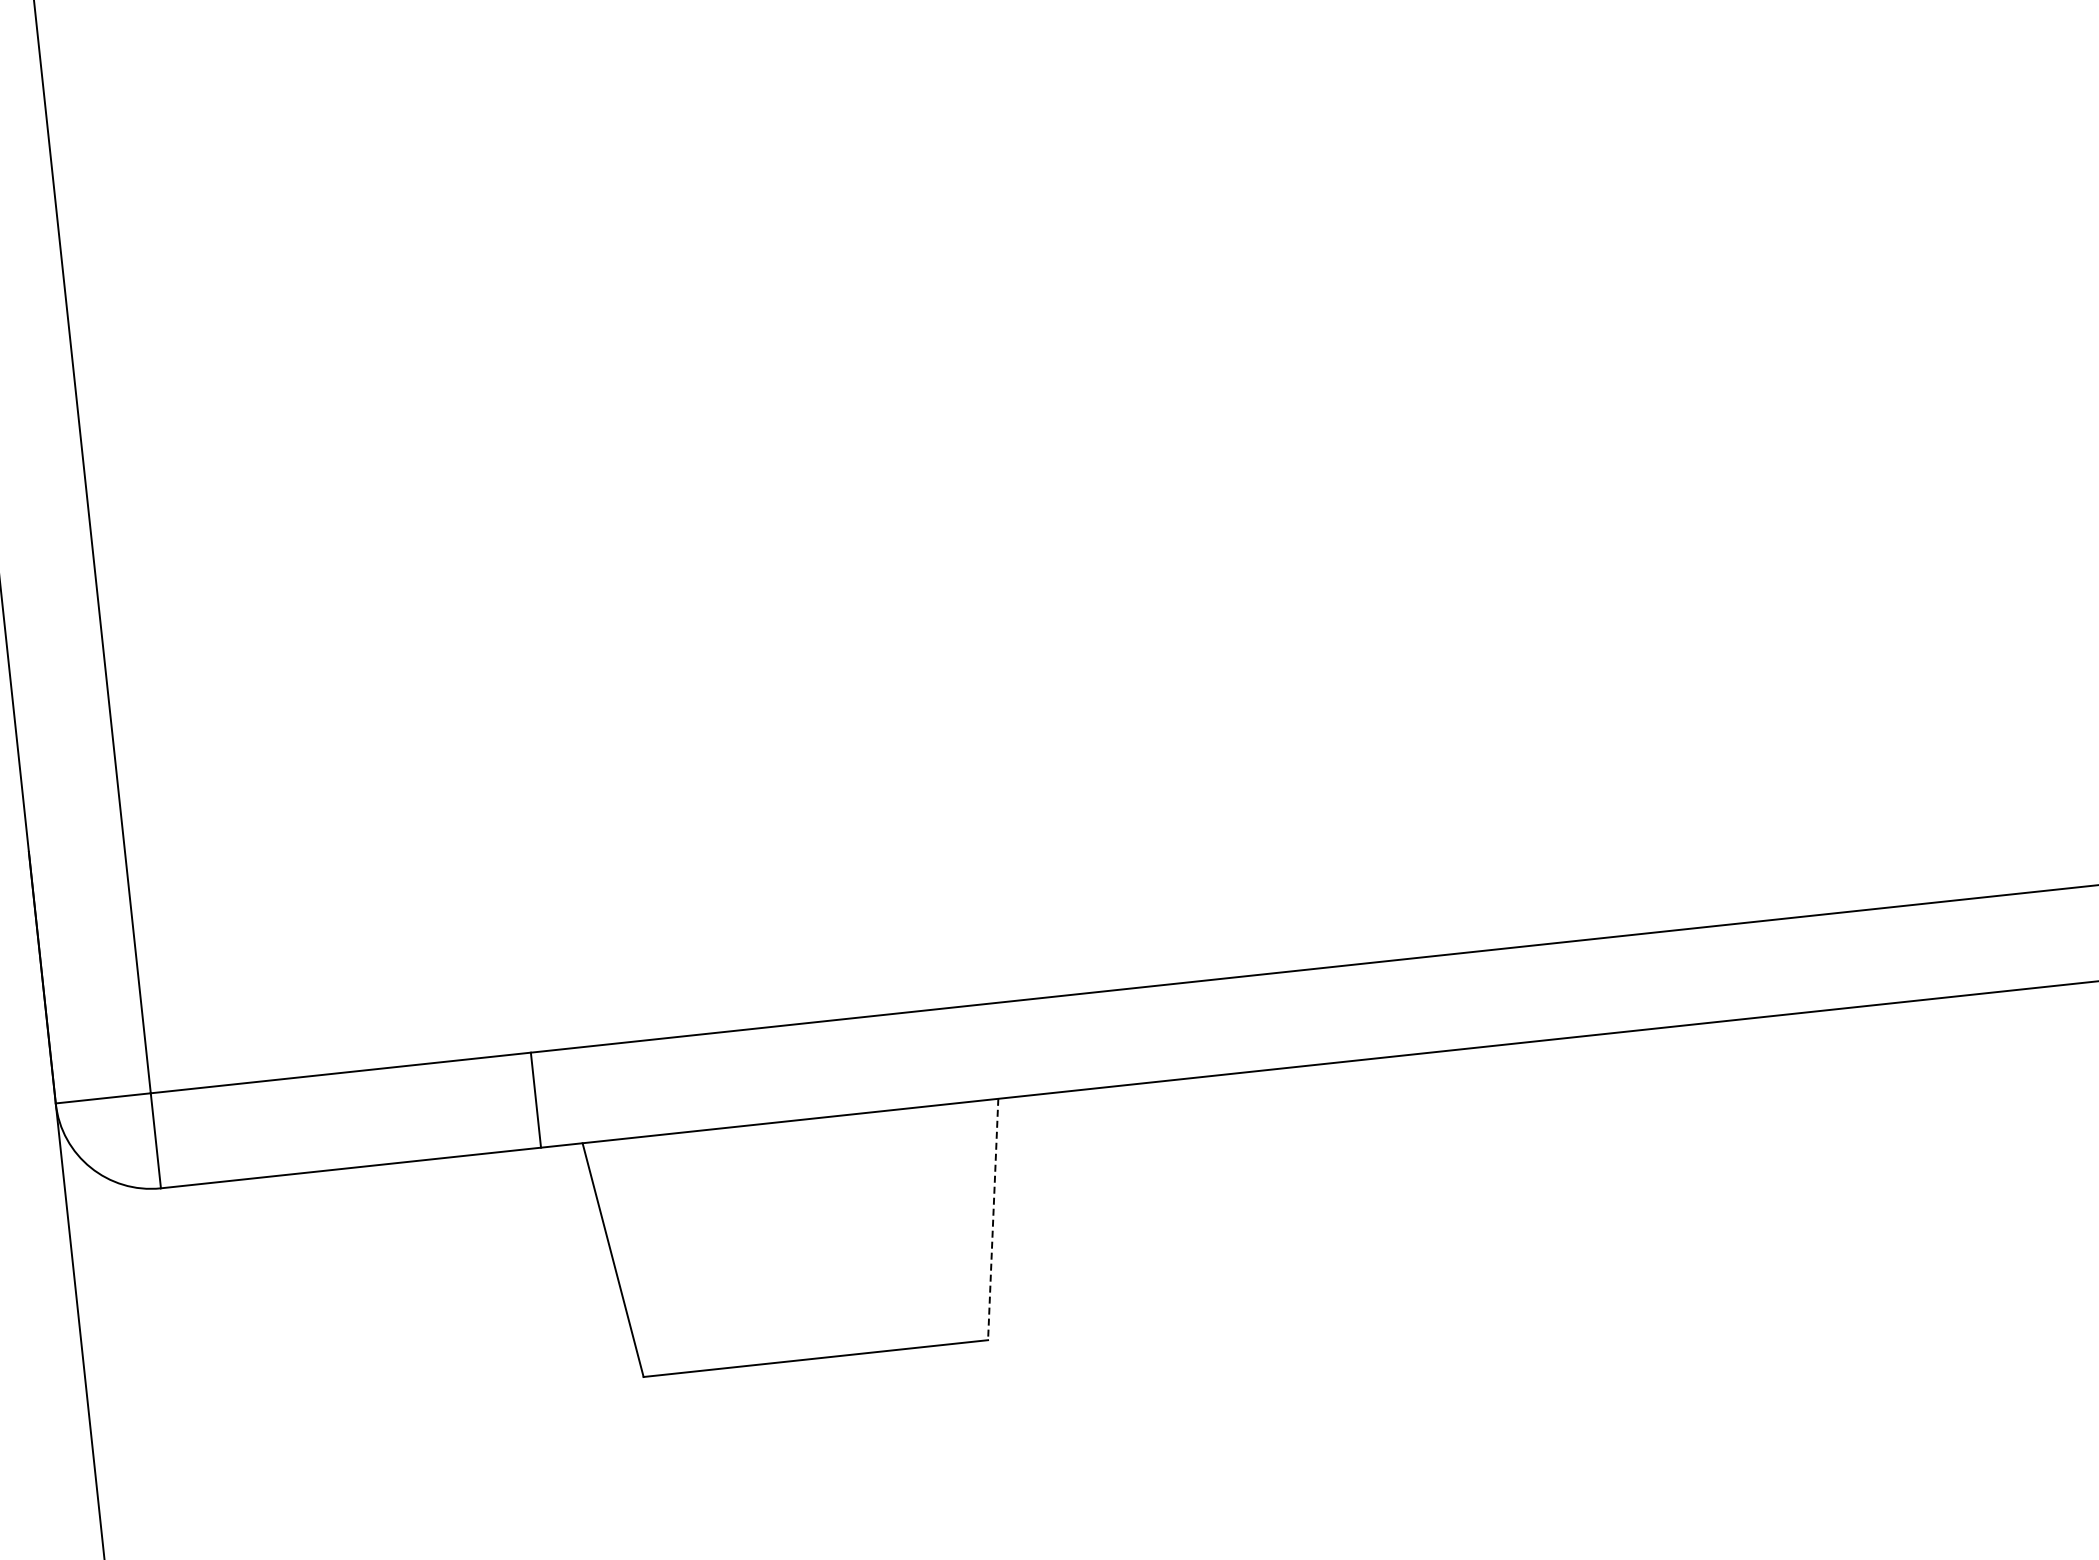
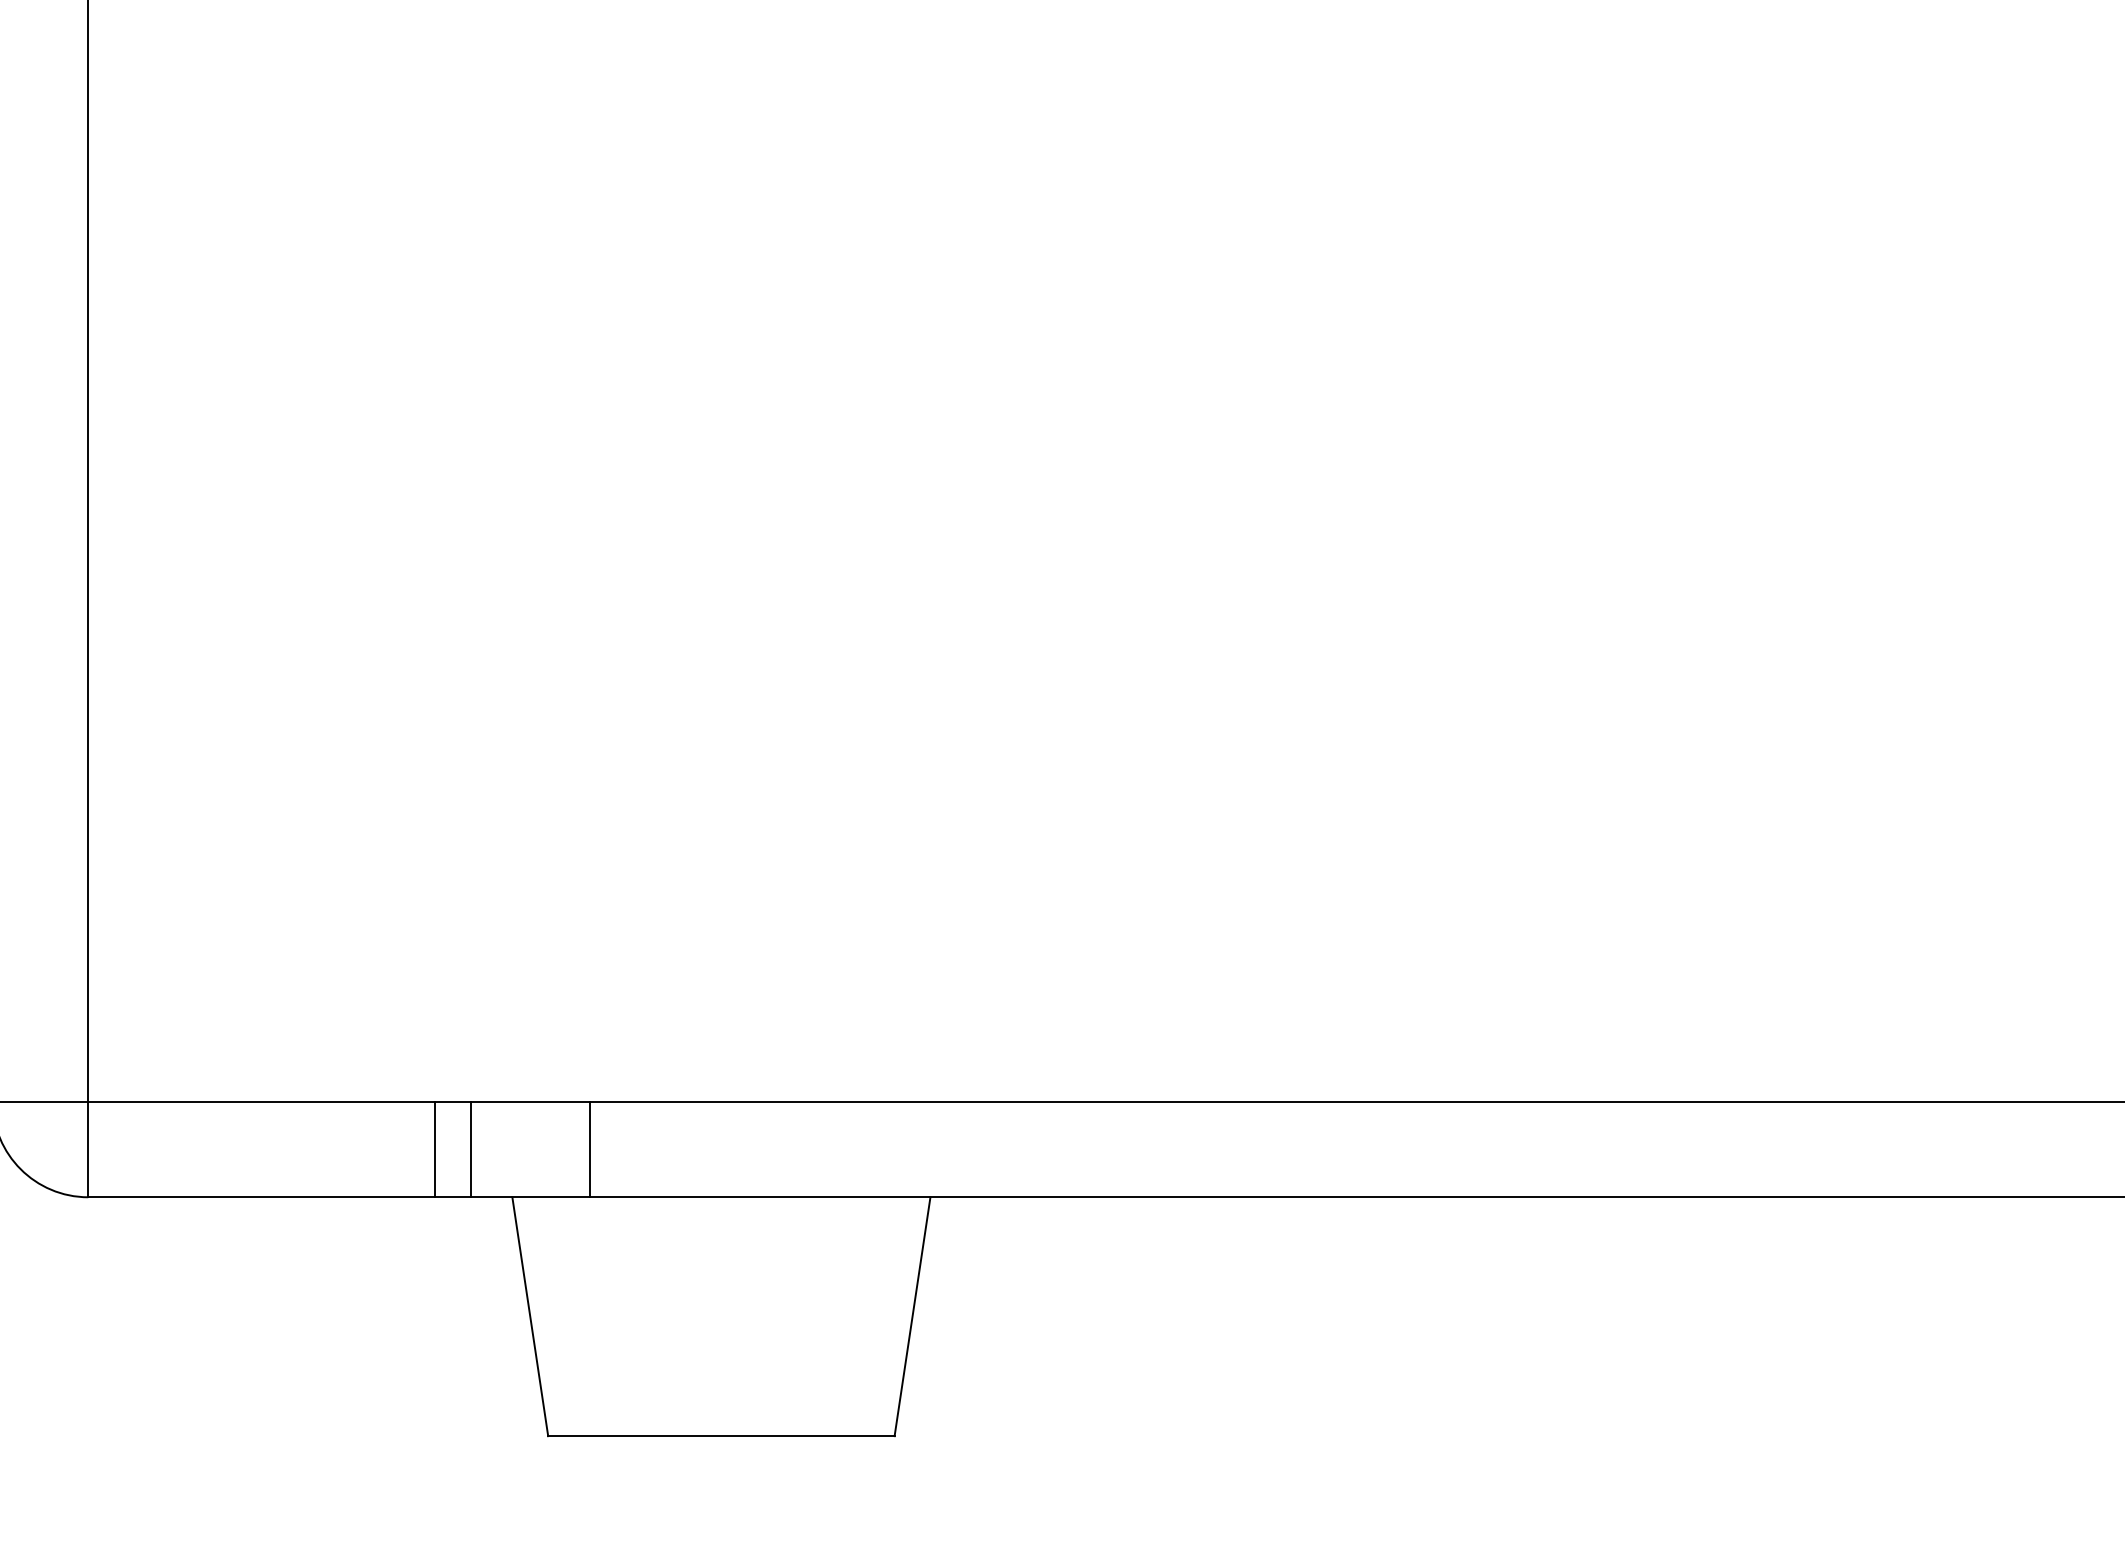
line: (655, 1087) -> (590, 1149), added
line: (500, 1104) -> (434, 1149), added
line: (993, 1219) -> (912, 1316), dashed -> solid

